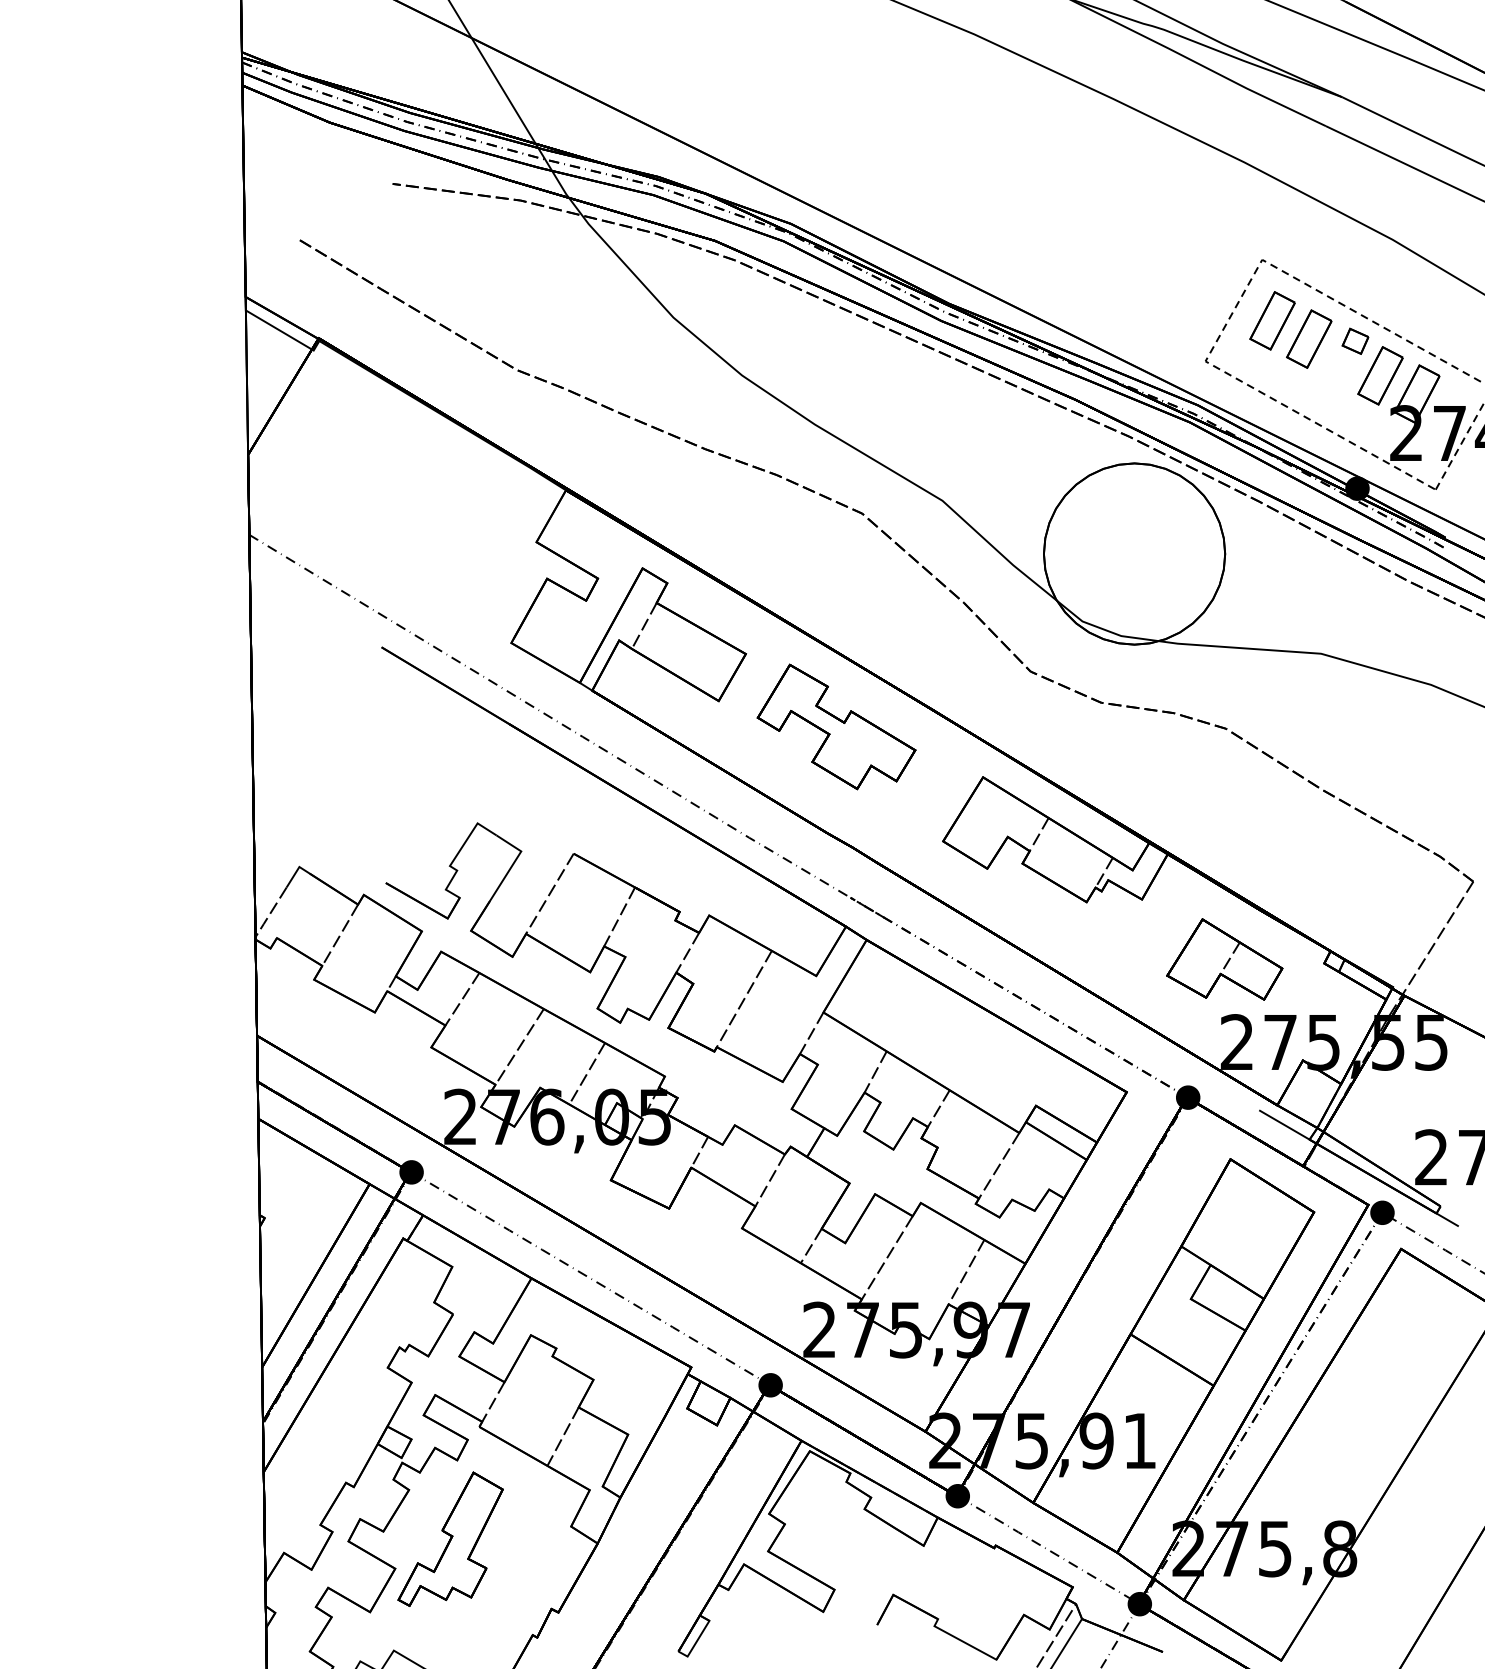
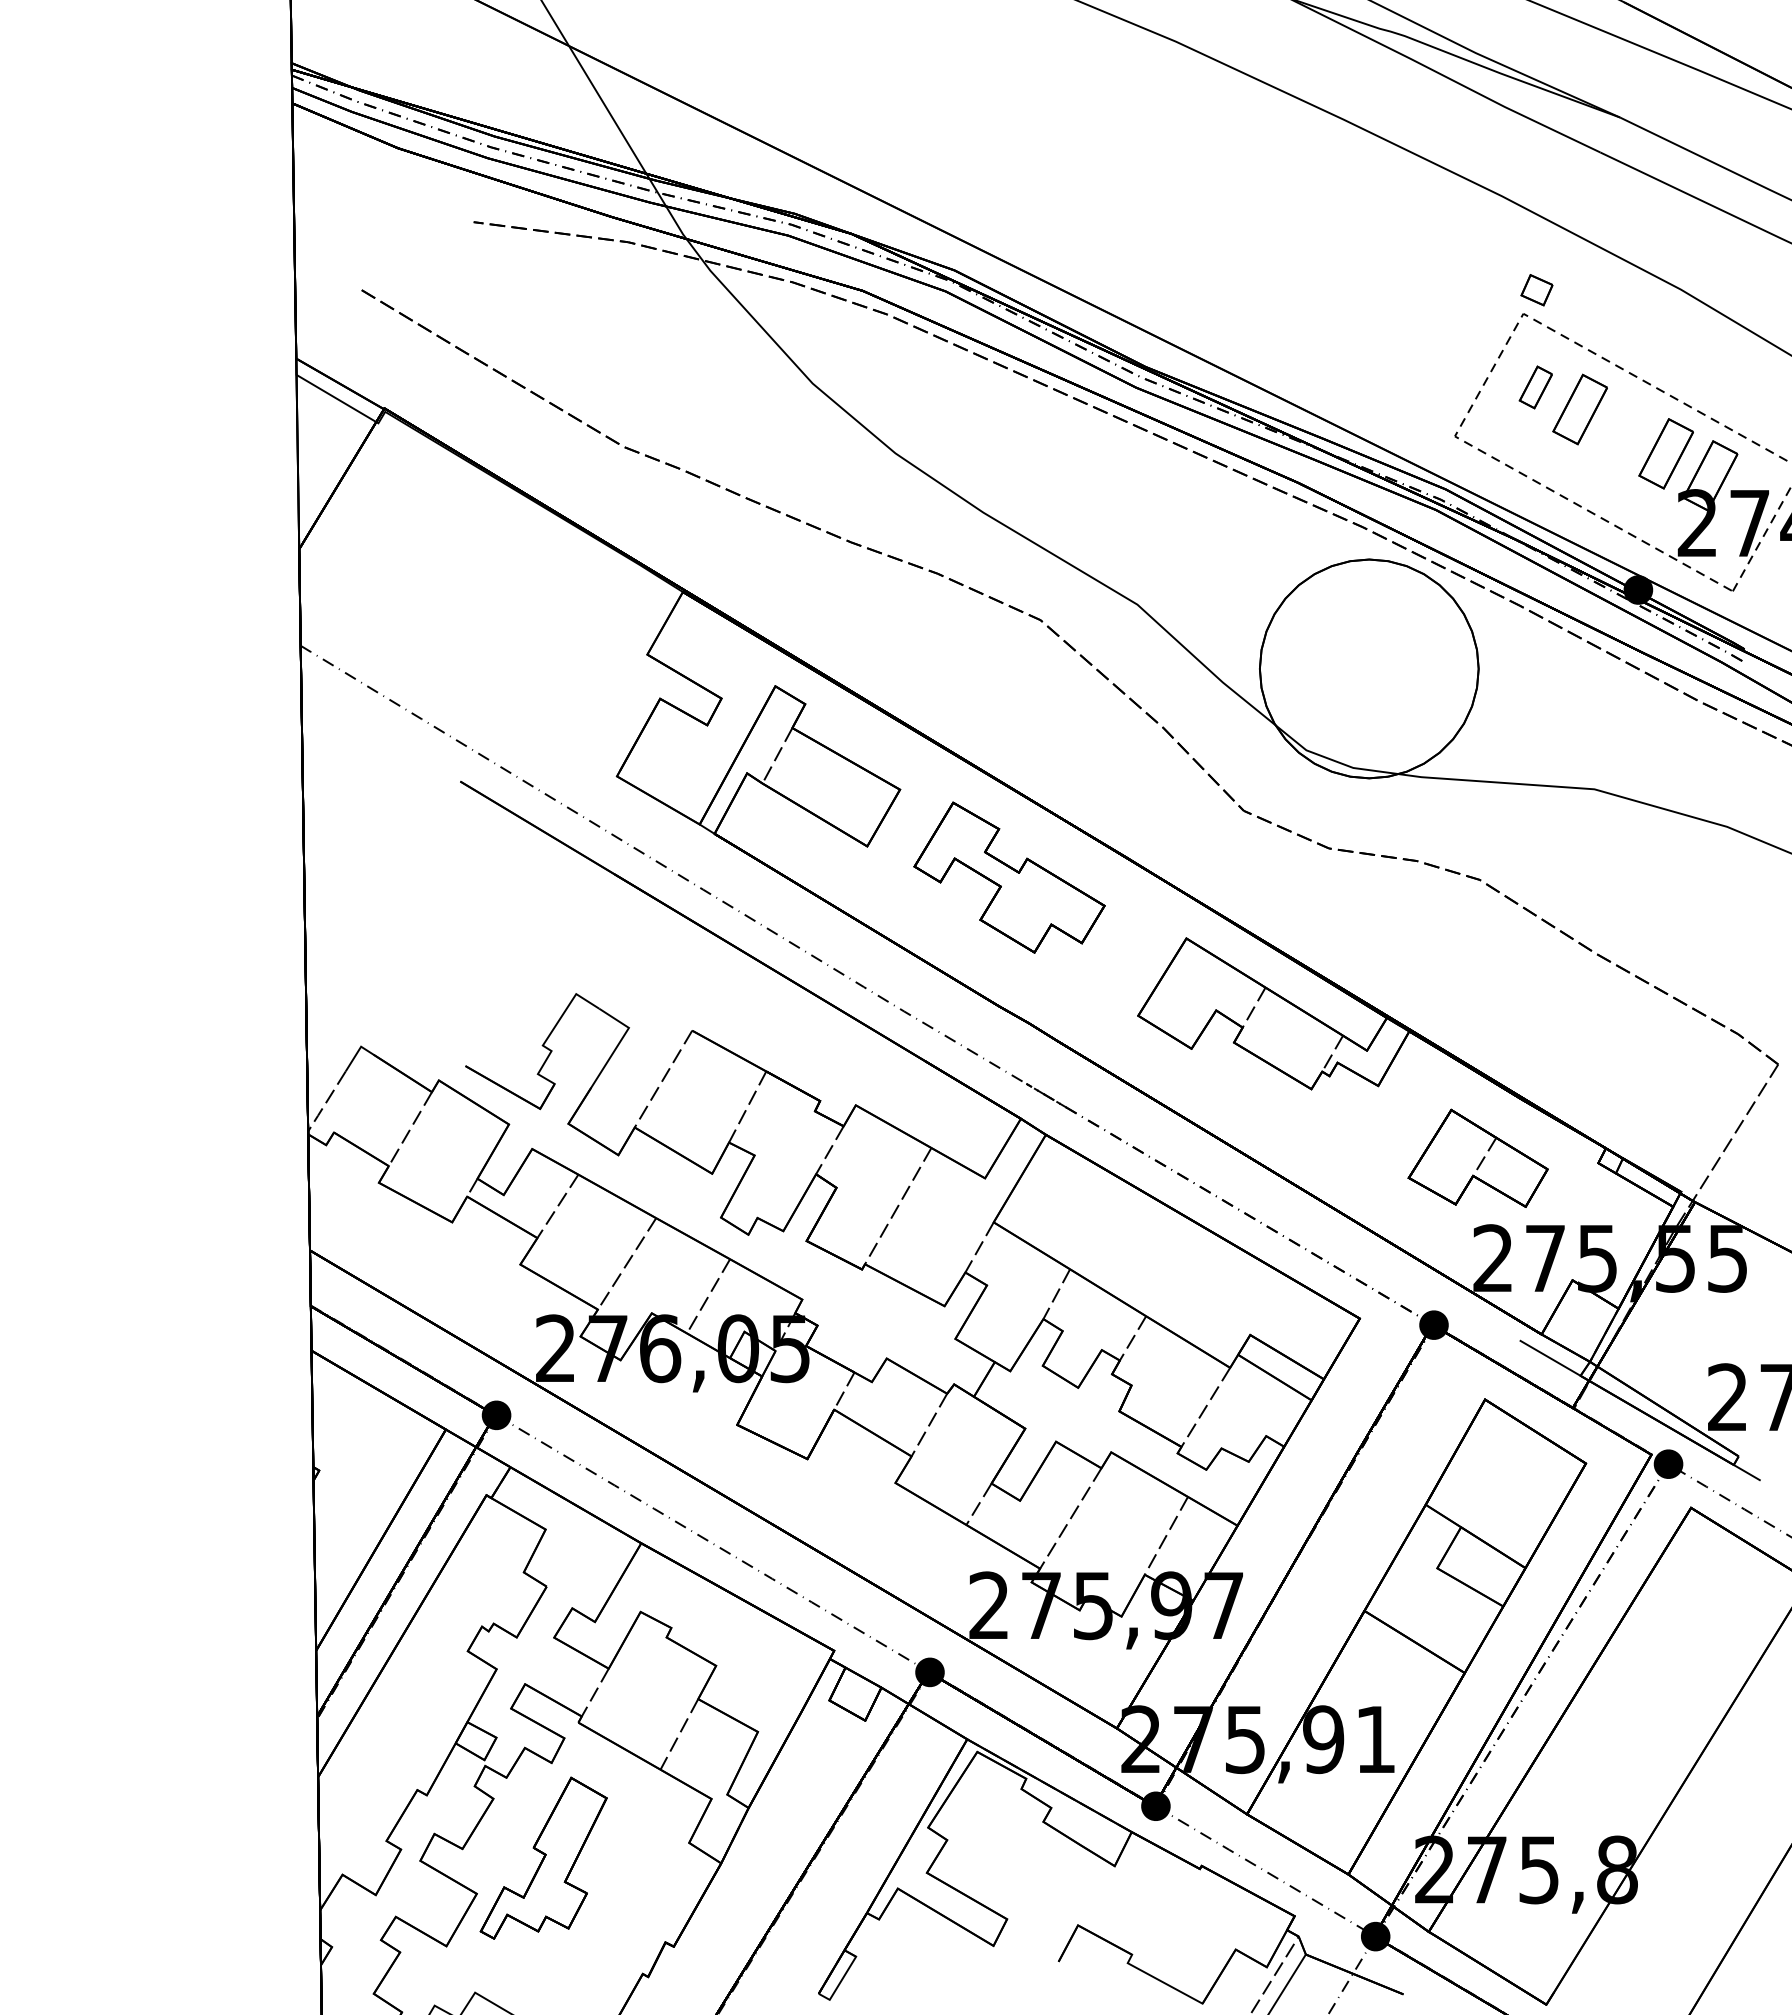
part: (1272, 320) -> (1535, 387), size x0.6
part: (1355, 341) -> (1536, 290), moved

